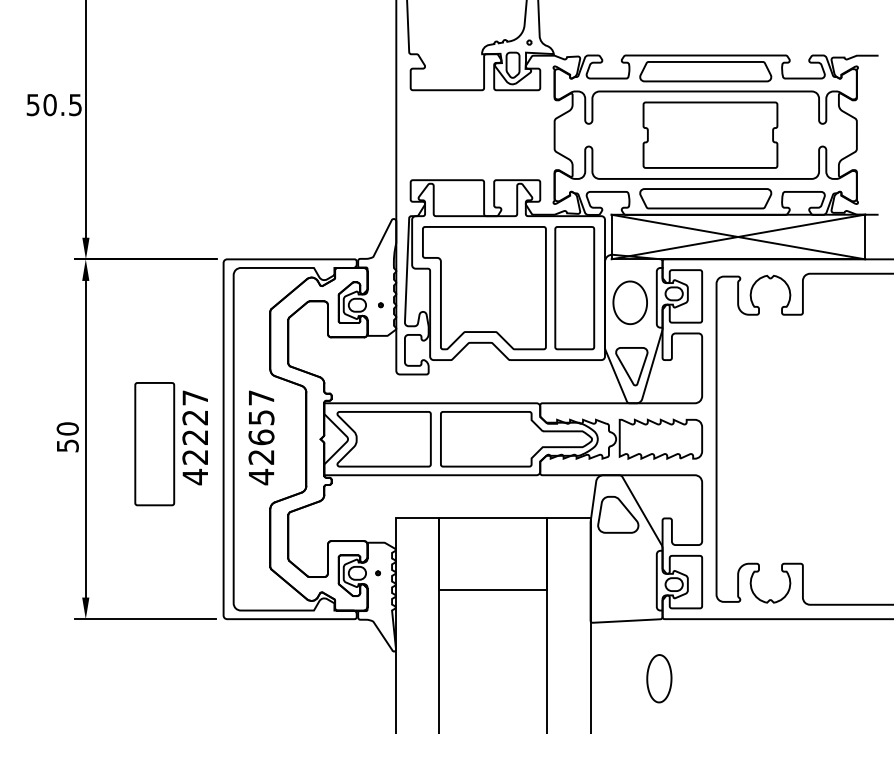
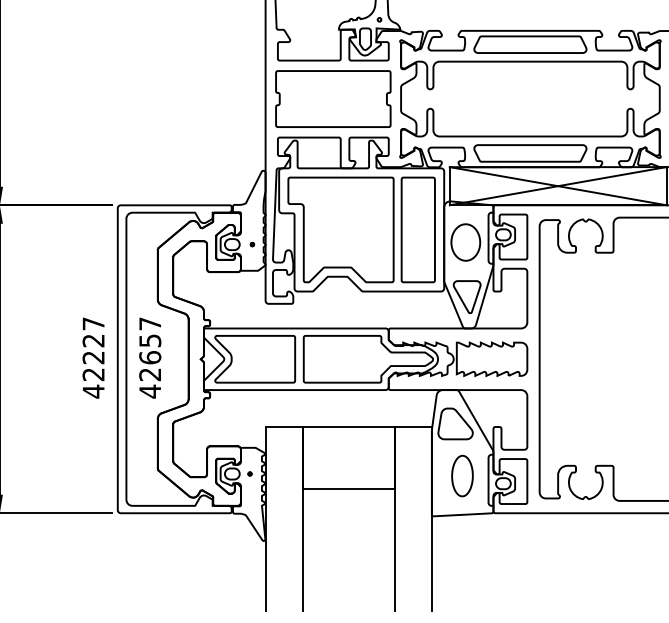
part: (710, 134) -> (333, 98), moved
part: (154, 444) -> (58, 363), removed
part: (659, 678) -> (462, 475), moved

